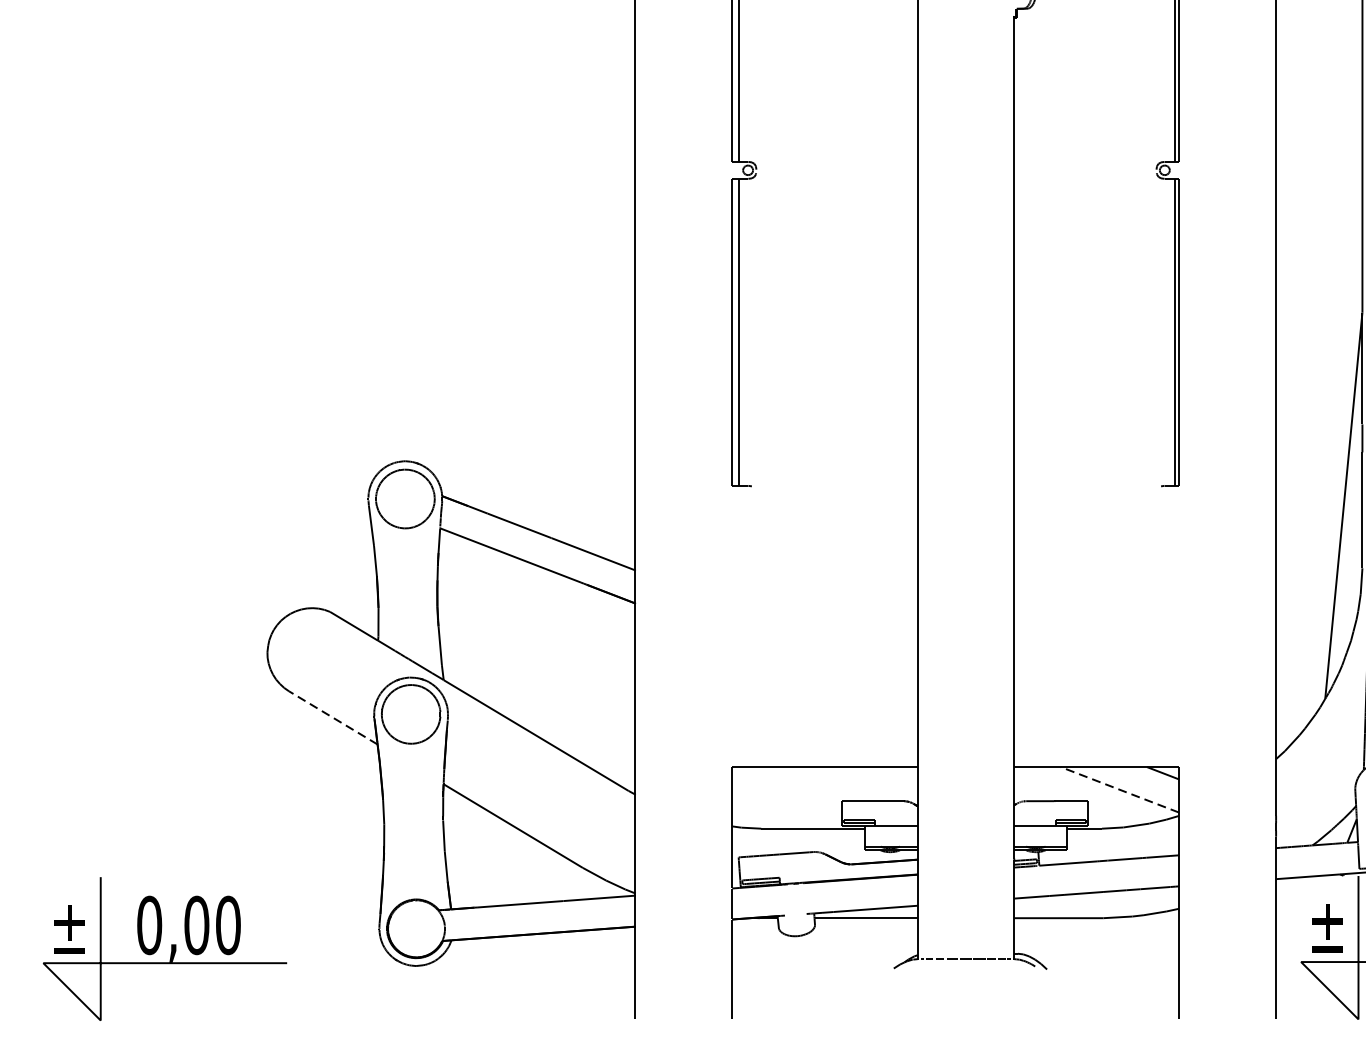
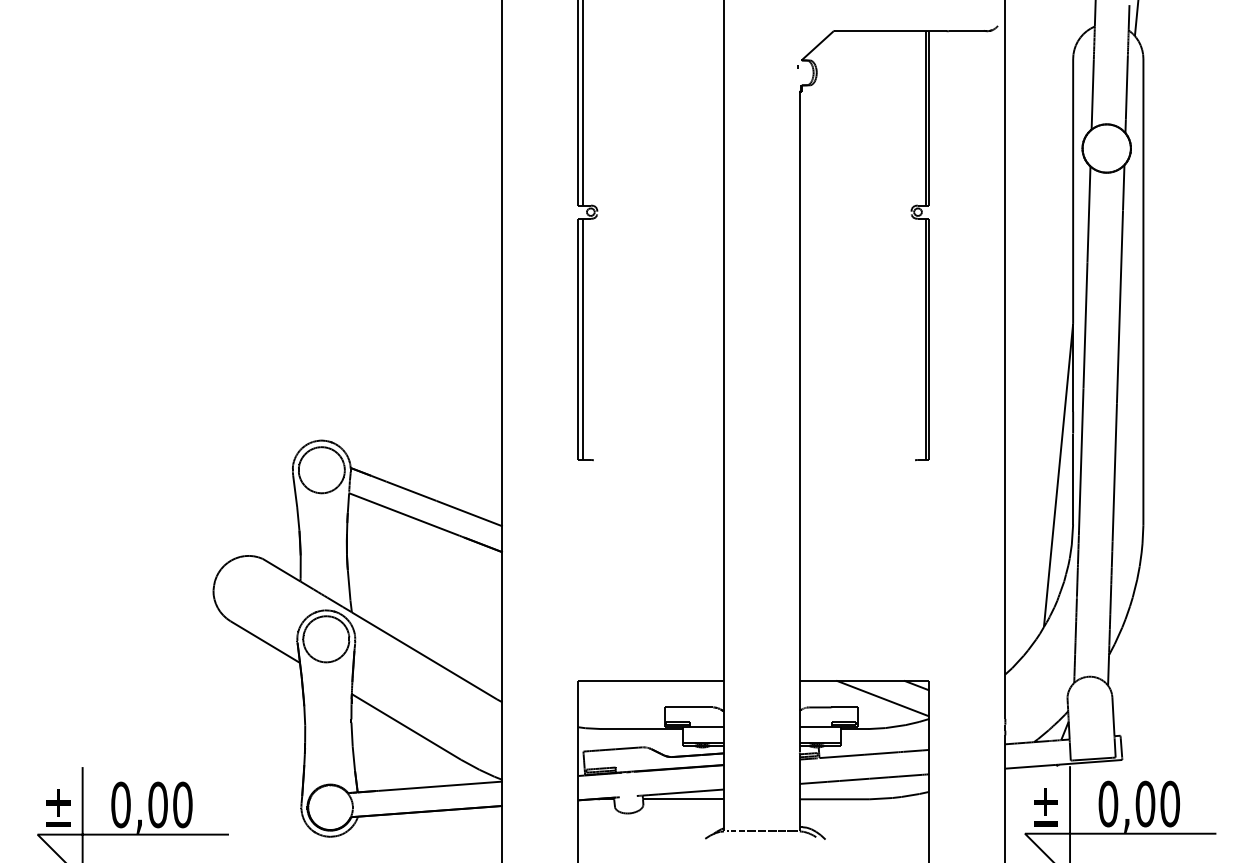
line: (333, 718) -> (265, 642), dashed -> solid
line: (1119, 789) -> (882, 698), dashed -> solid

